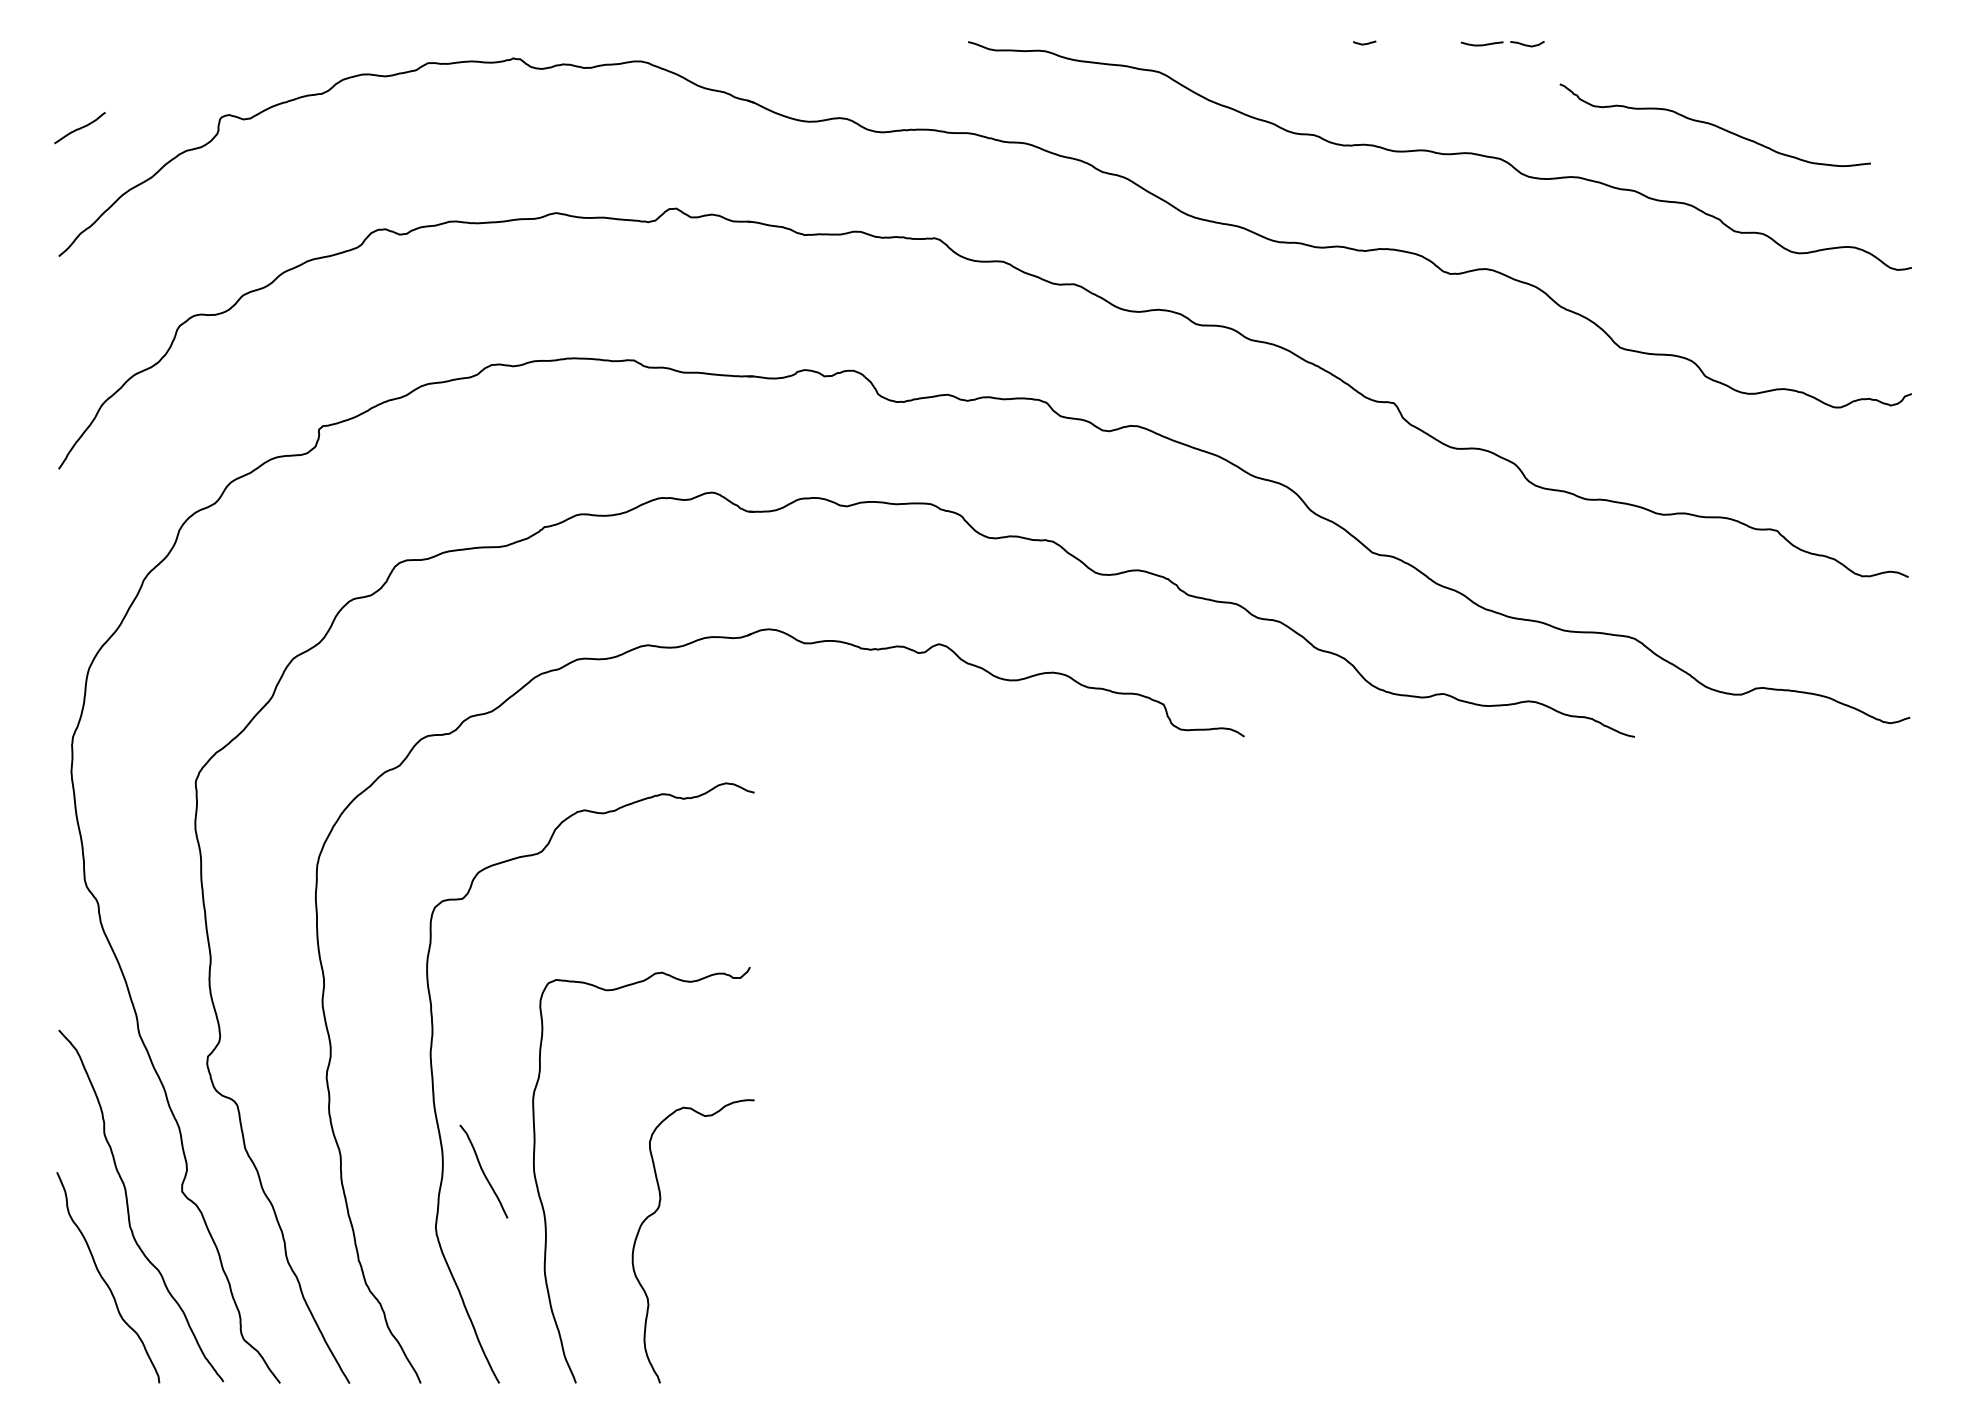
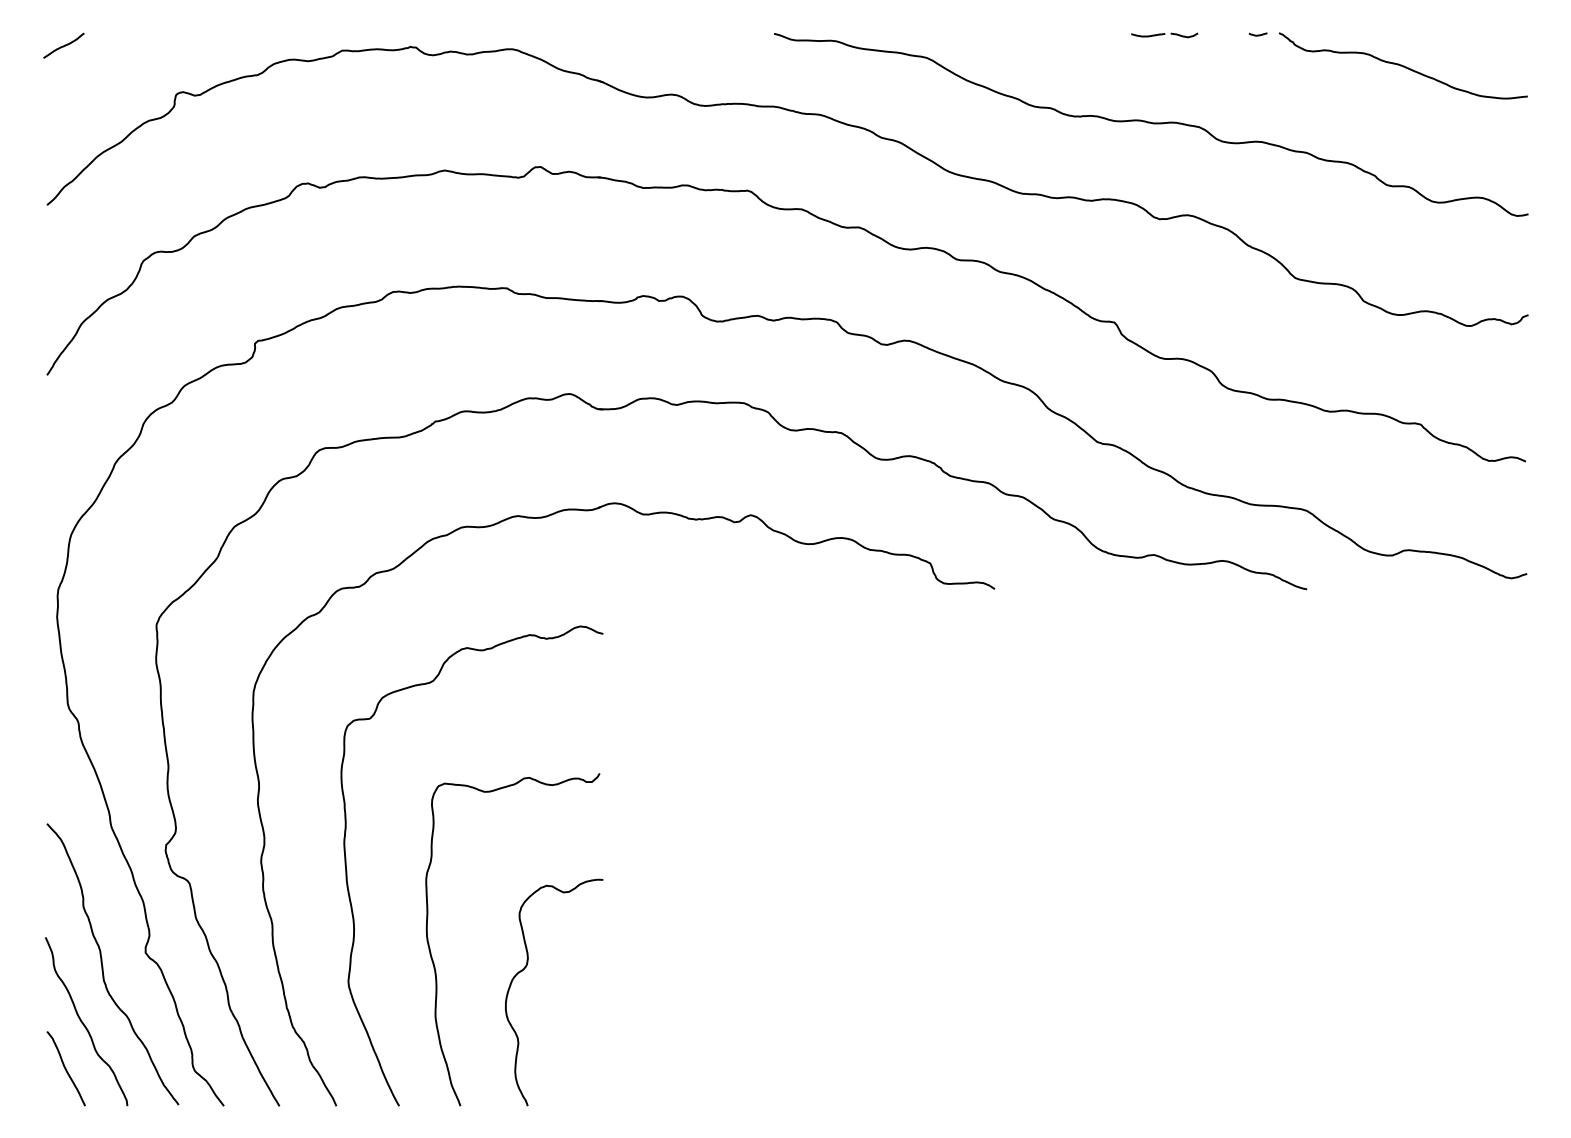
curve: (1364, 43) -> (1258, 34), moved
part: (1502, 44) -> (1164, 35), moved
curve: (1714, 124) -> (1402, 65), moved
curve: (79, 128) -> (63, 46), moved
curve: (483, 1171) -> (65, 1068), moved

